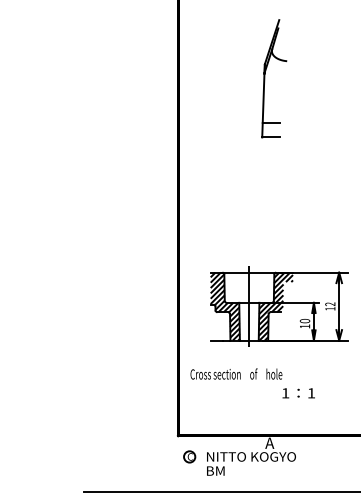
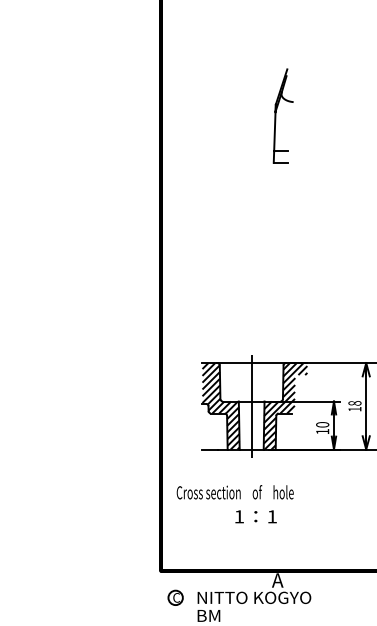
part: (273, 78) -> (282, 115), size x0.62
text: (330, 304) -> (355, 403), 12 -> 18
text: (298, 393) -> (255, 517), moved

